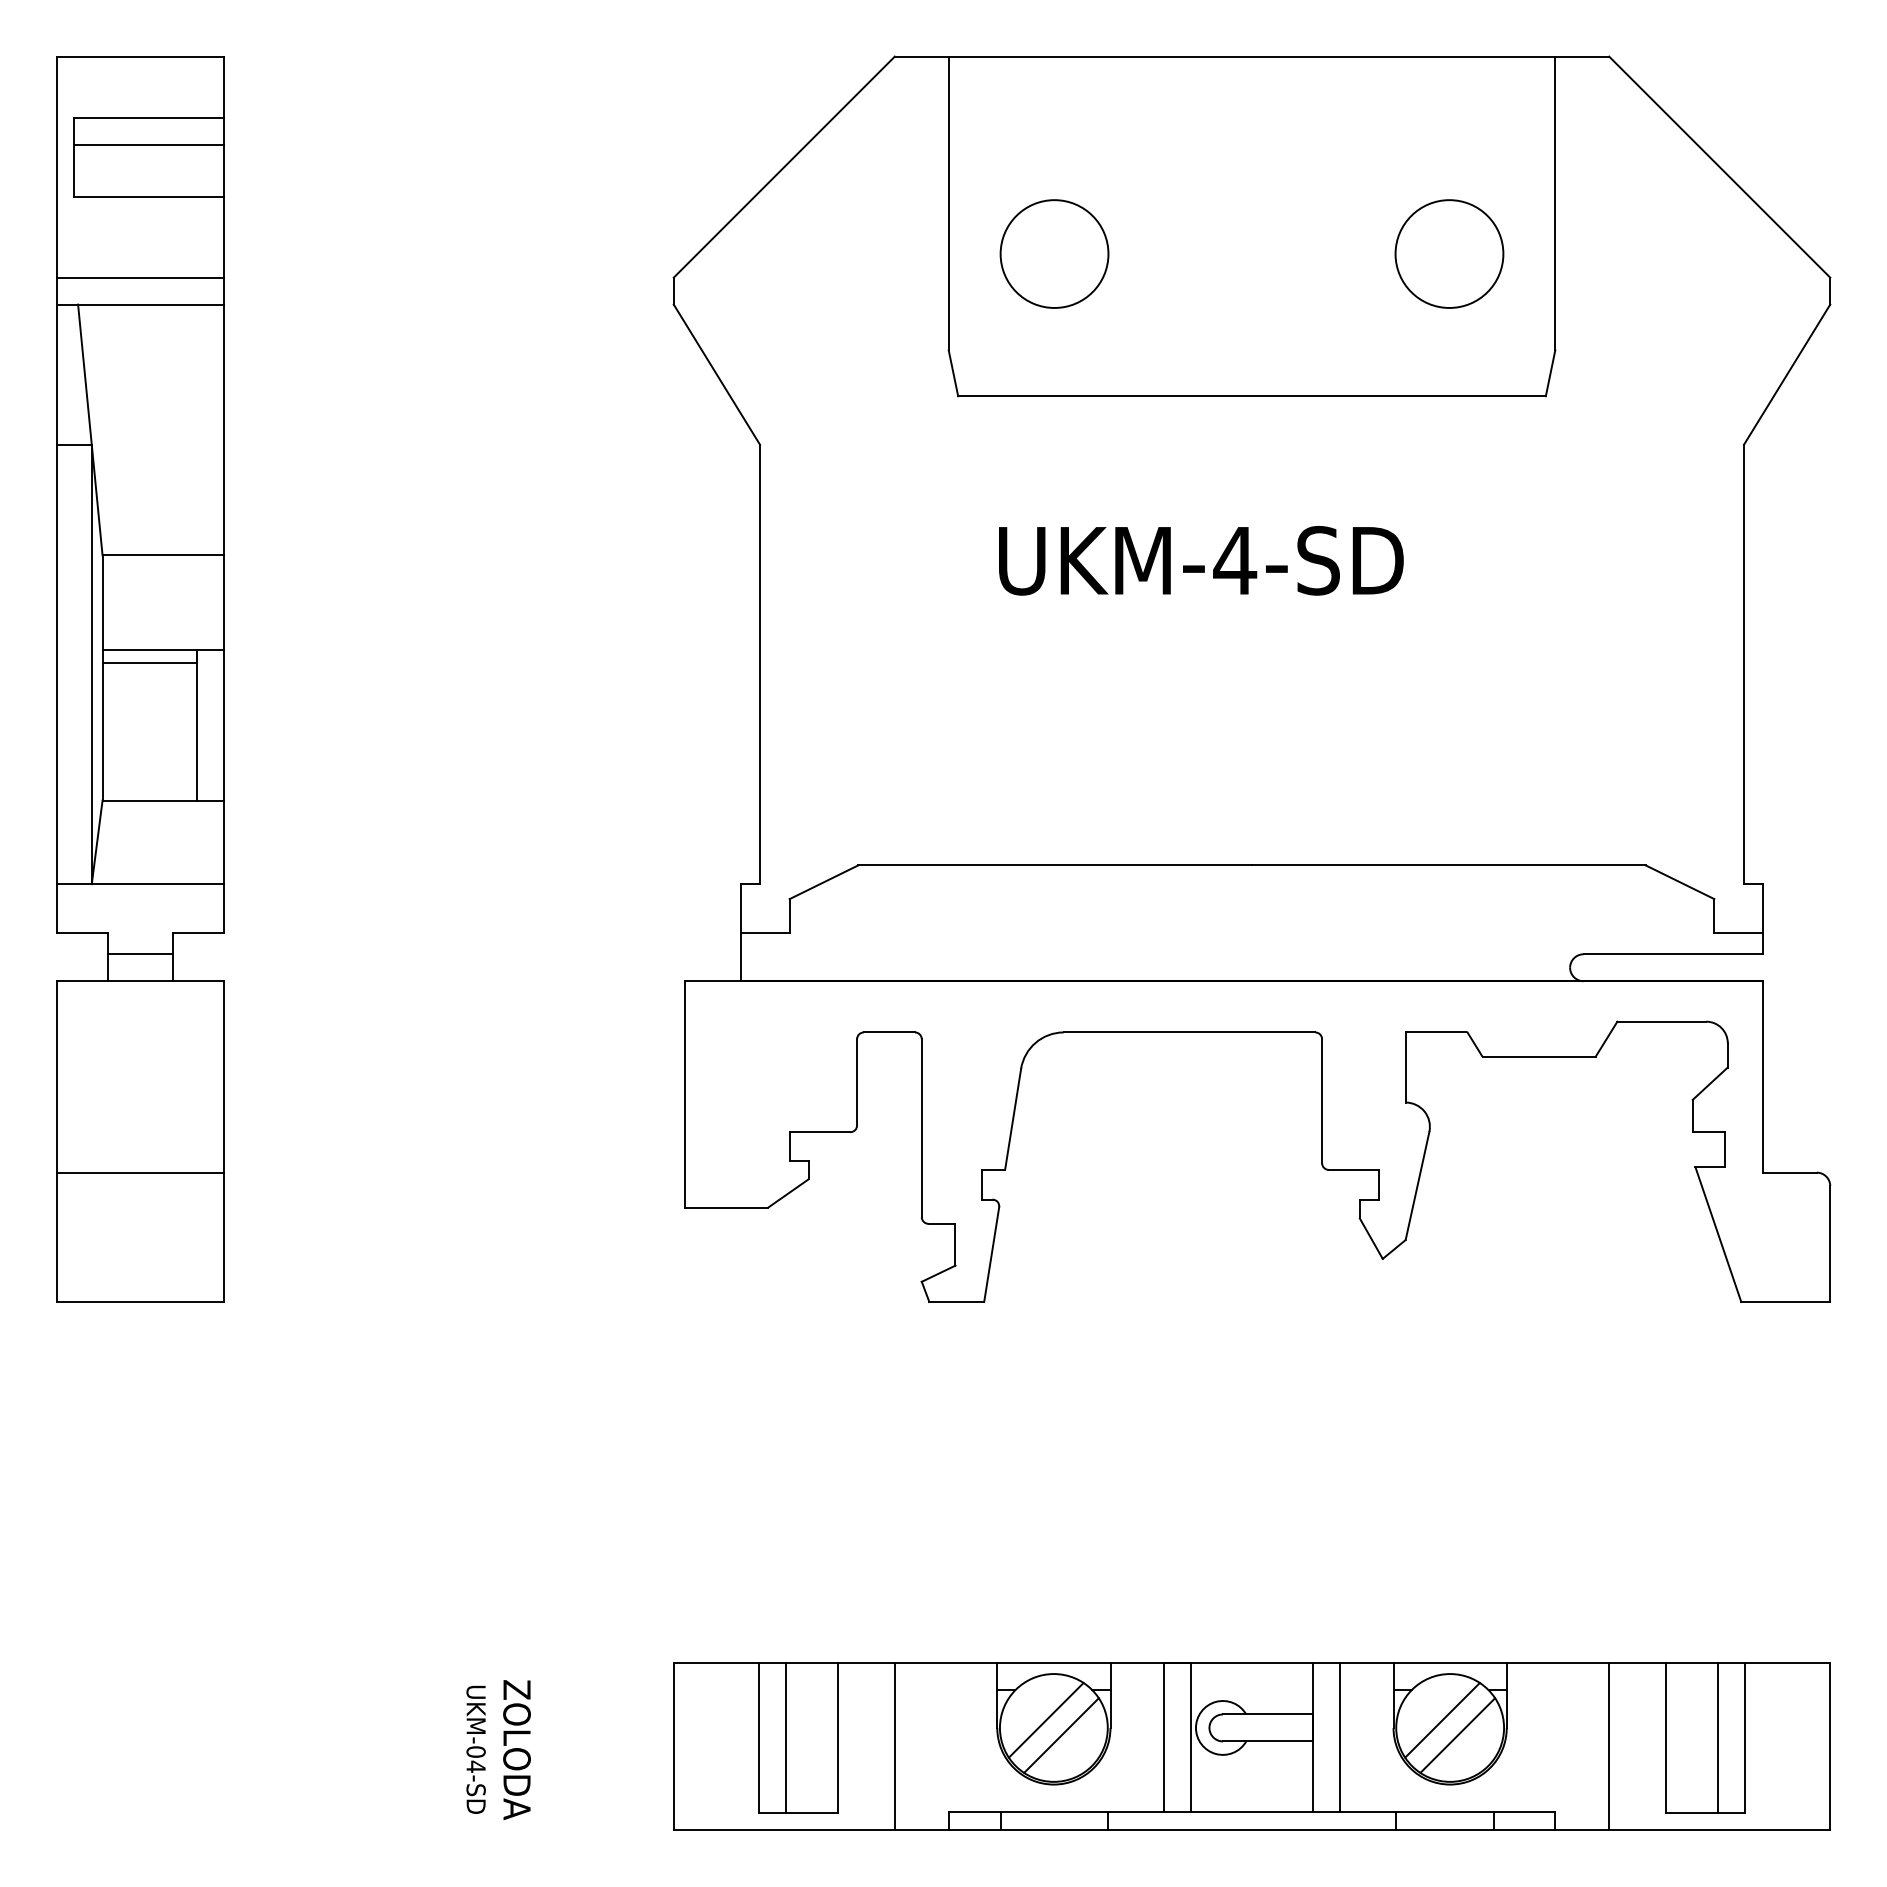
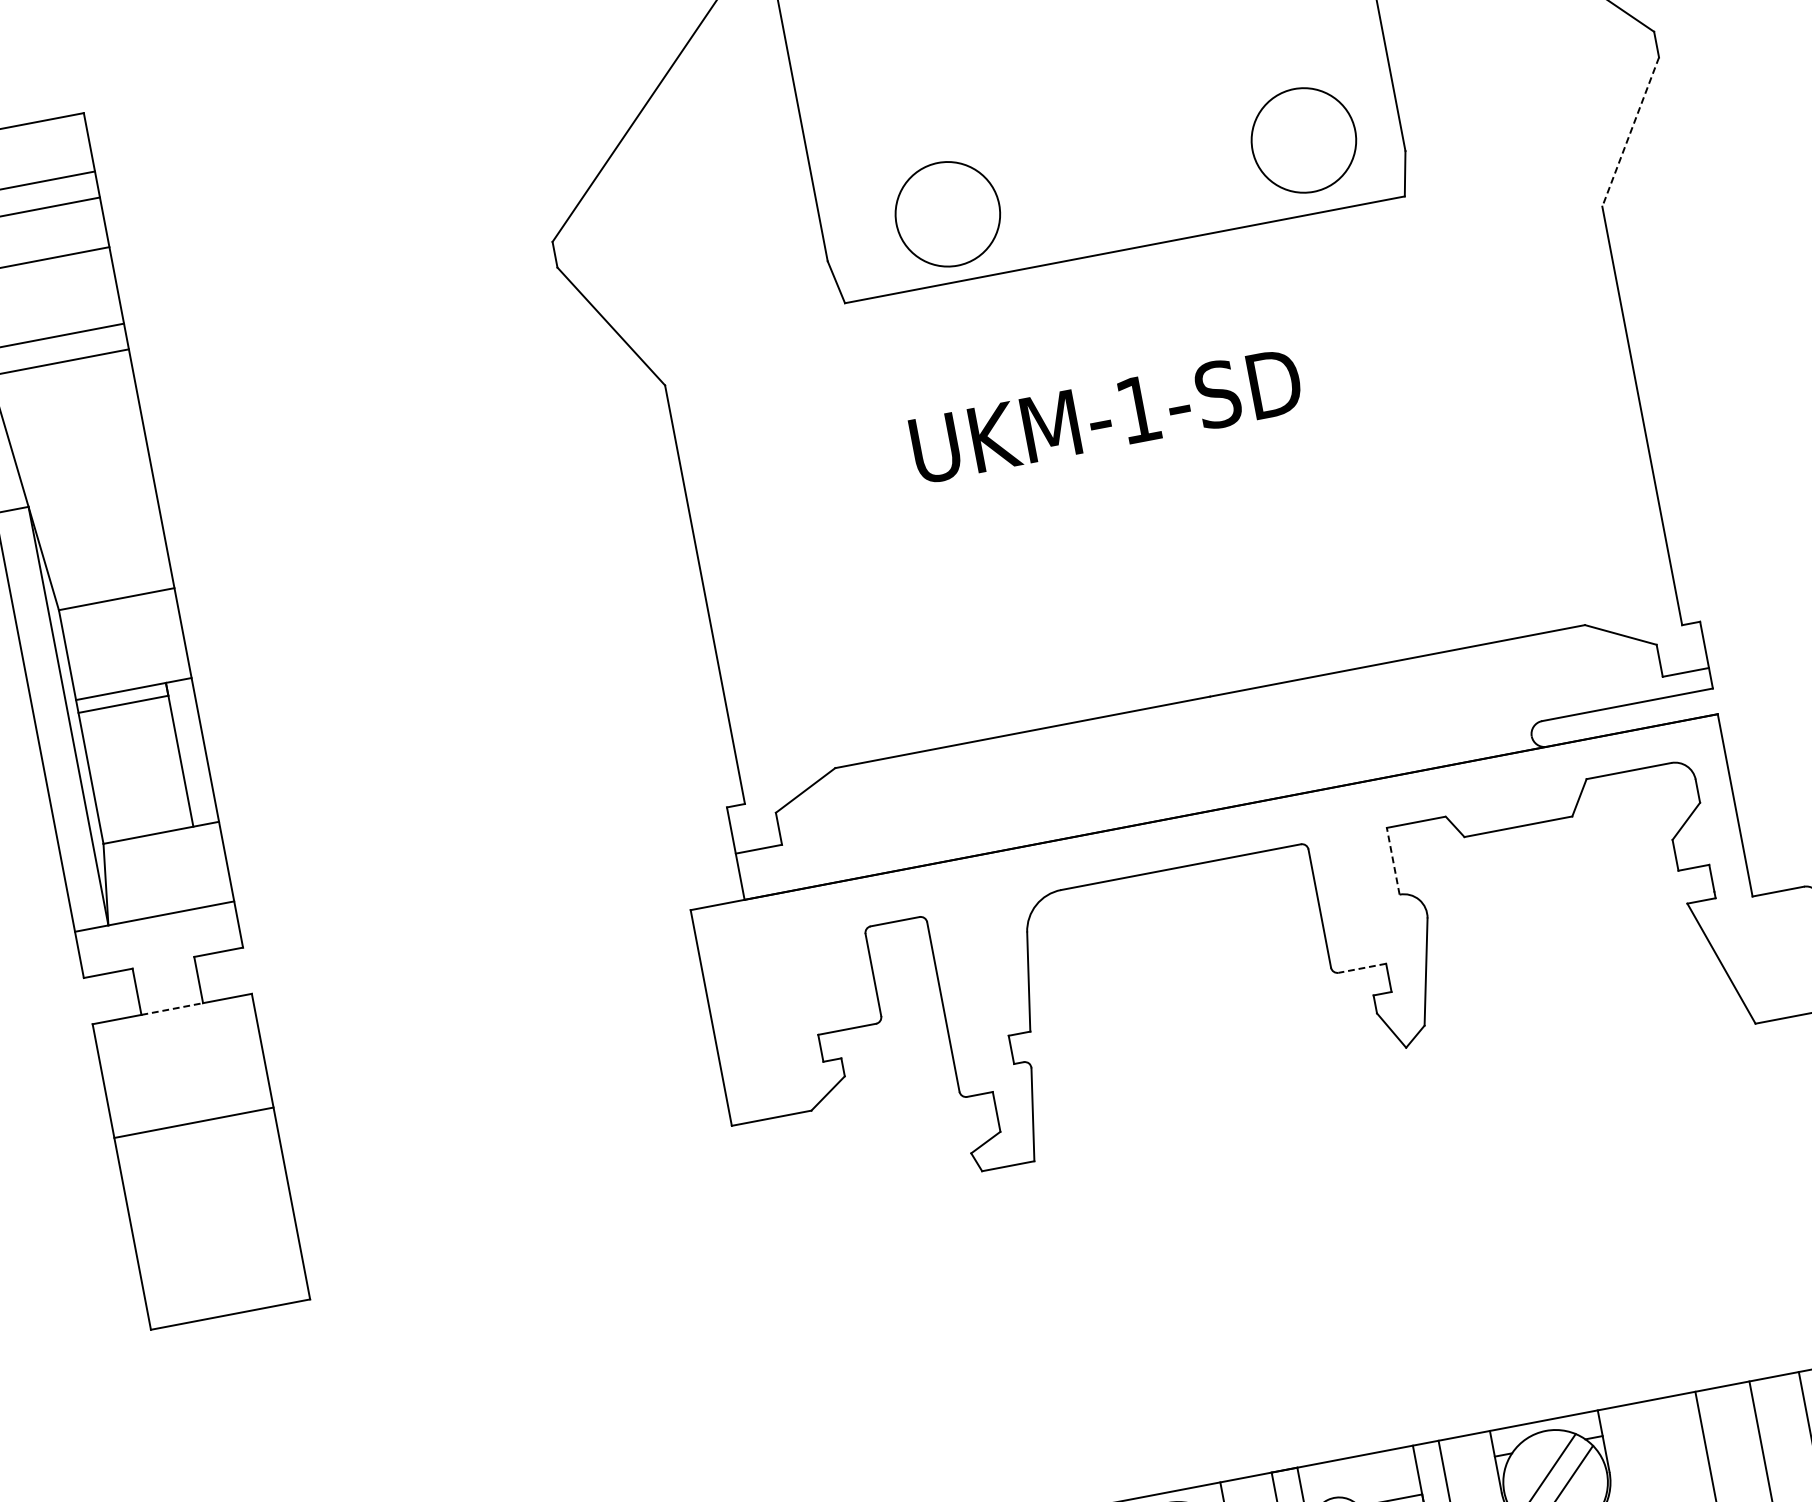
circle: (1054, 253) -> (947, 213), moved
circle: (1449, 253) -> (1303, 139), moved
line: (1786, 375) -> (1630, 132), solid -> dashed
text: (1235, 560) -> (1139, 409), UKM-4-SD -> UKM-1-SD
line: (139, 954) -> (166, 983), removed
line: (140, 981) -> (172, 1009), solid -> dashed
line: (1405, 1067) -> (1393, 861), solid -> dashed
line: (1353, 1169) -> (1362, 967), solid -> dashed
line: (139, 1172) -> (193, 1122), moved

